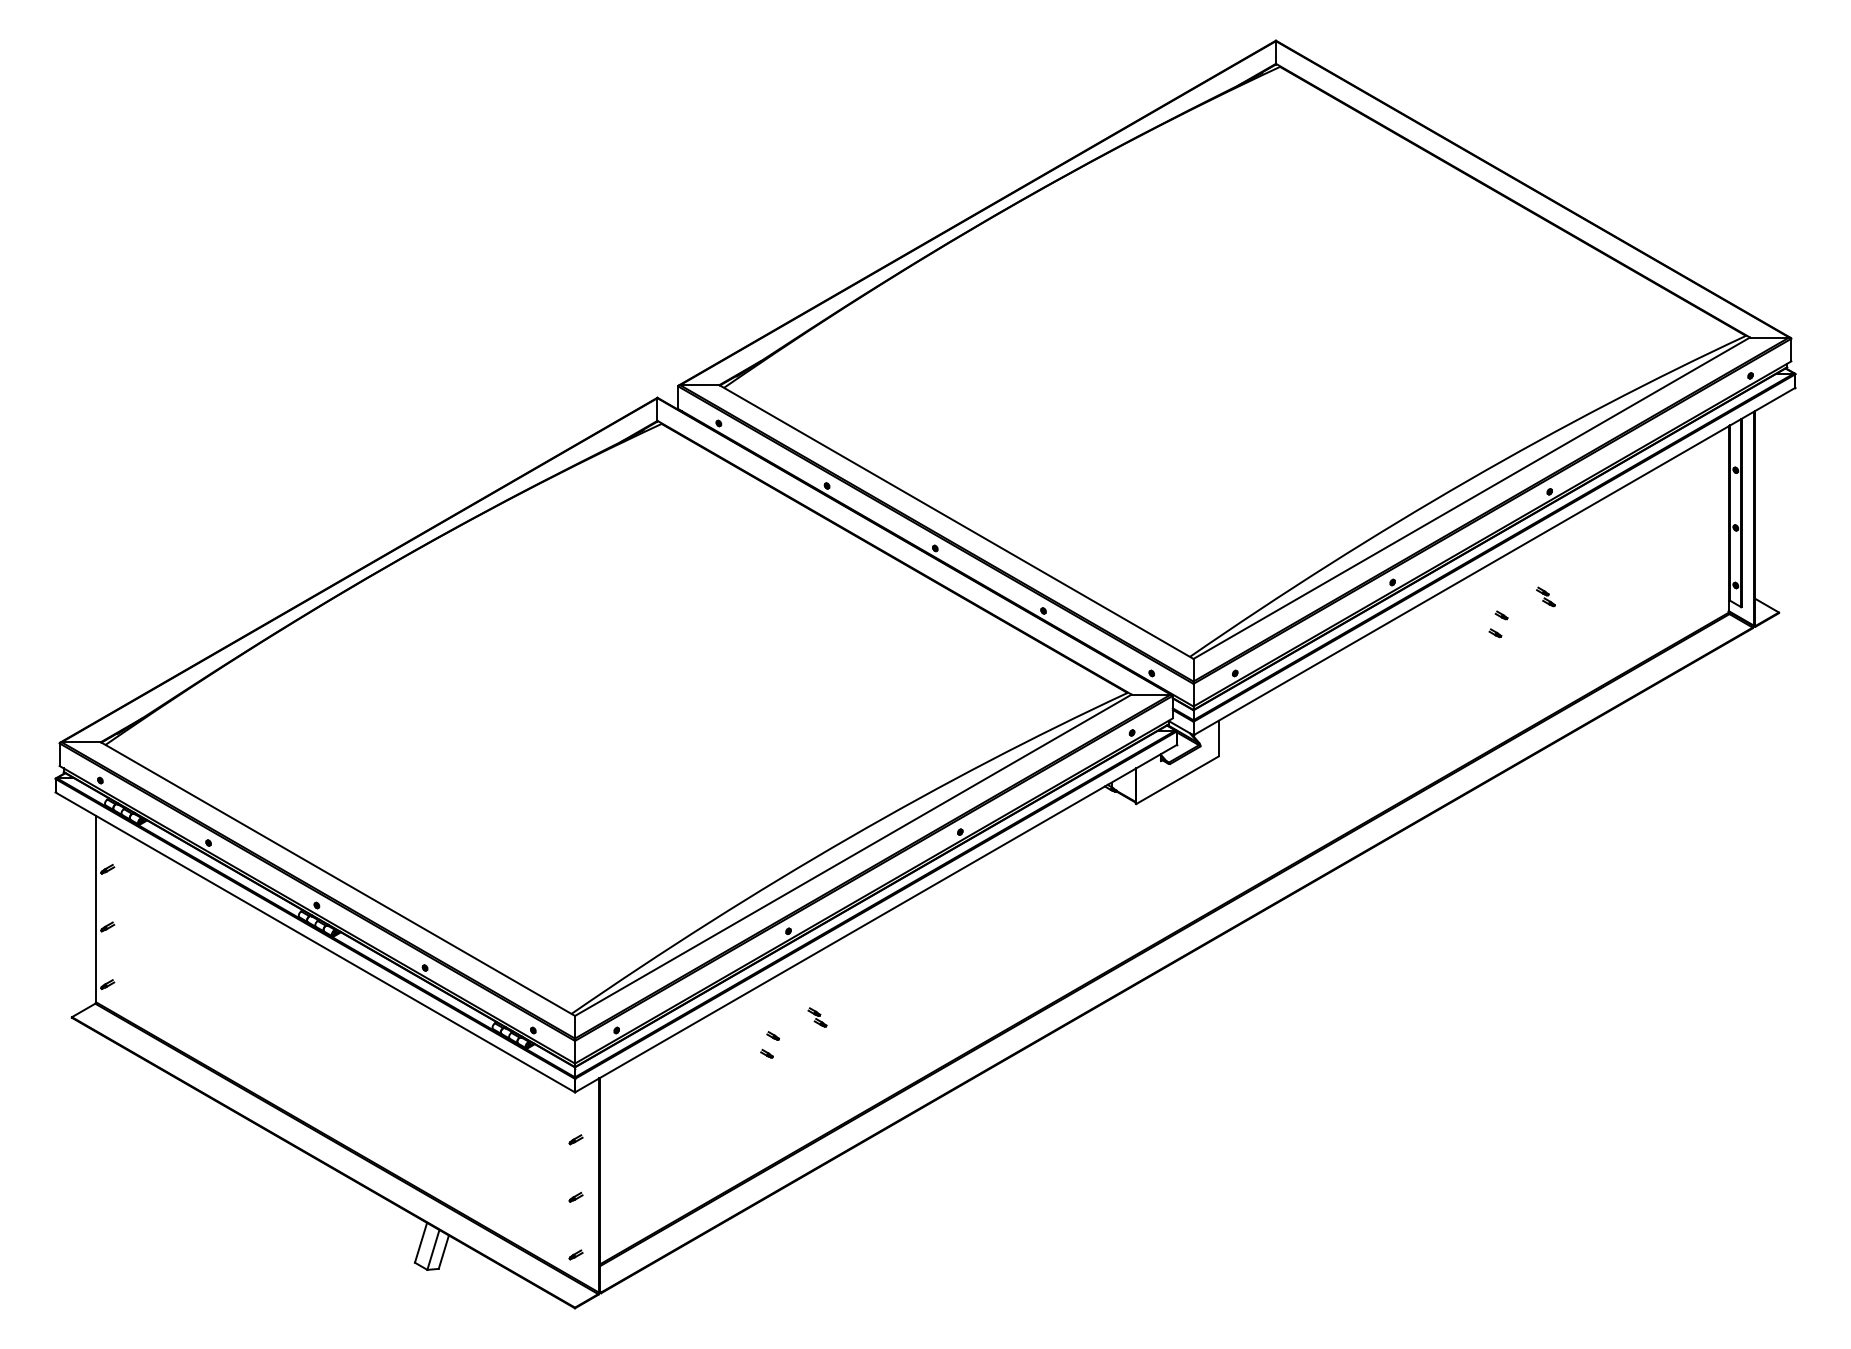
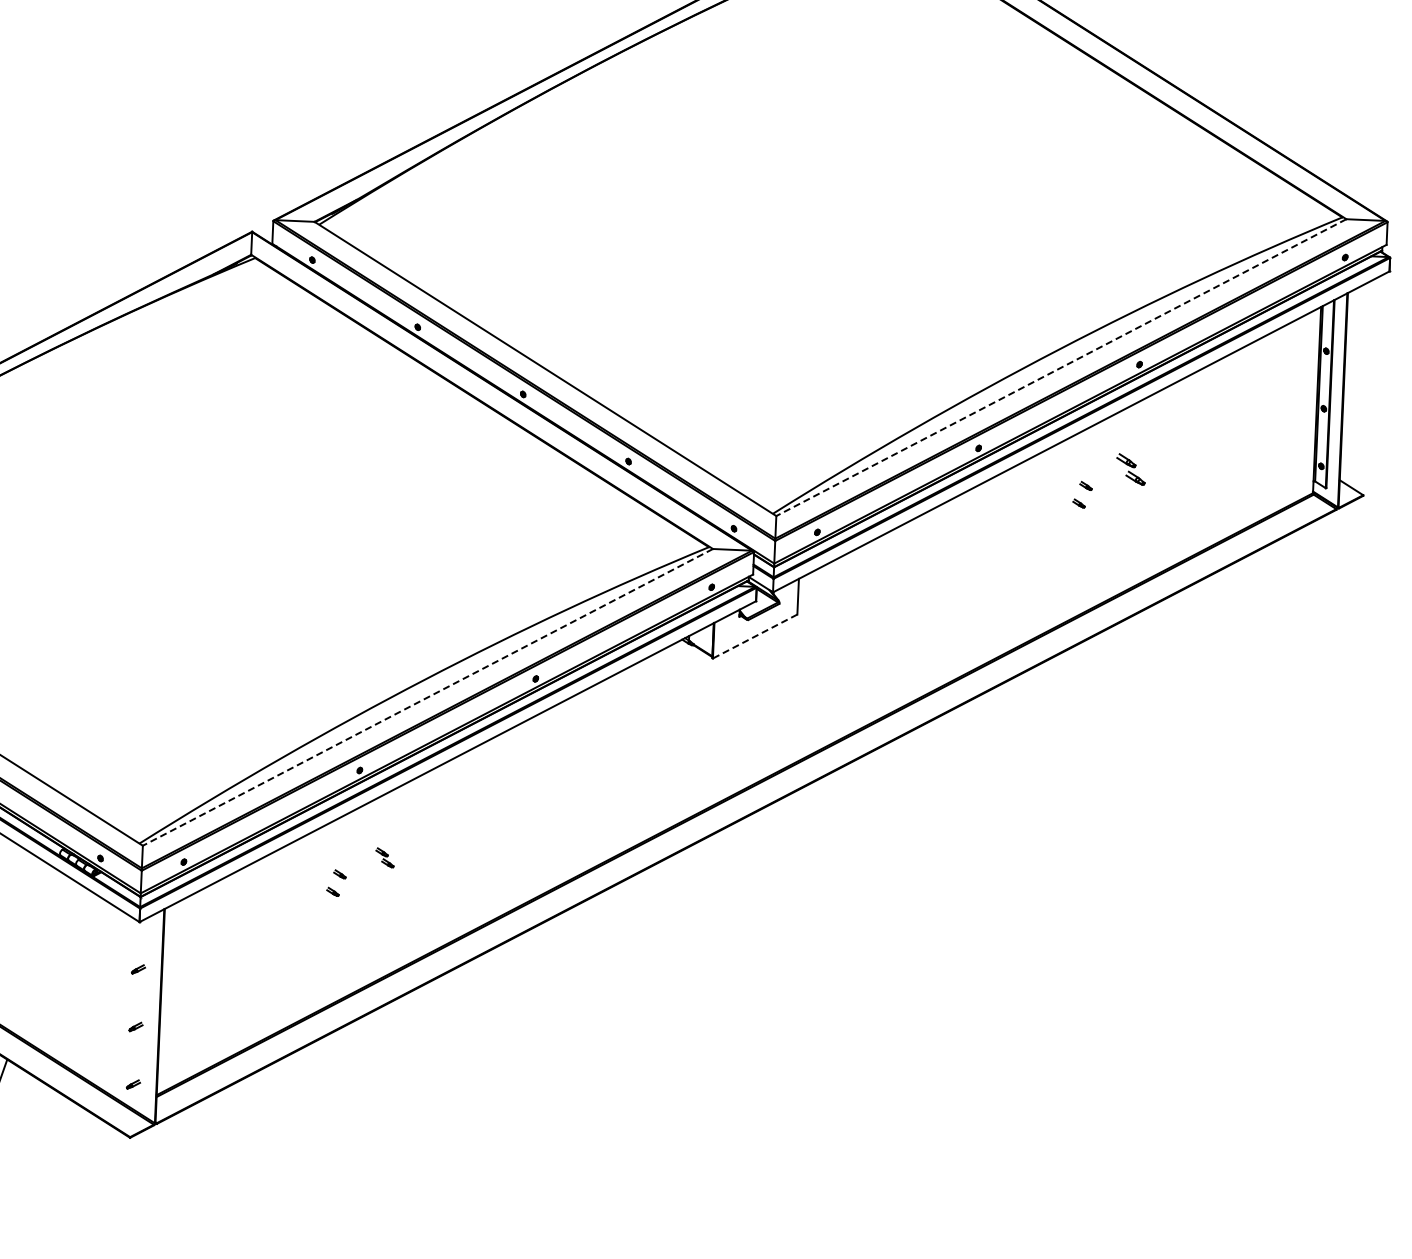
line: (1471, 498) -> (1061, 367), solid -> dashed
part: (1545, 596) -> (1130, 469), size x1.6
line: (1177, 780) -> (755, 636), solid -> dashed
line: (852, 855) -> (427, 697), solid -> dashed

